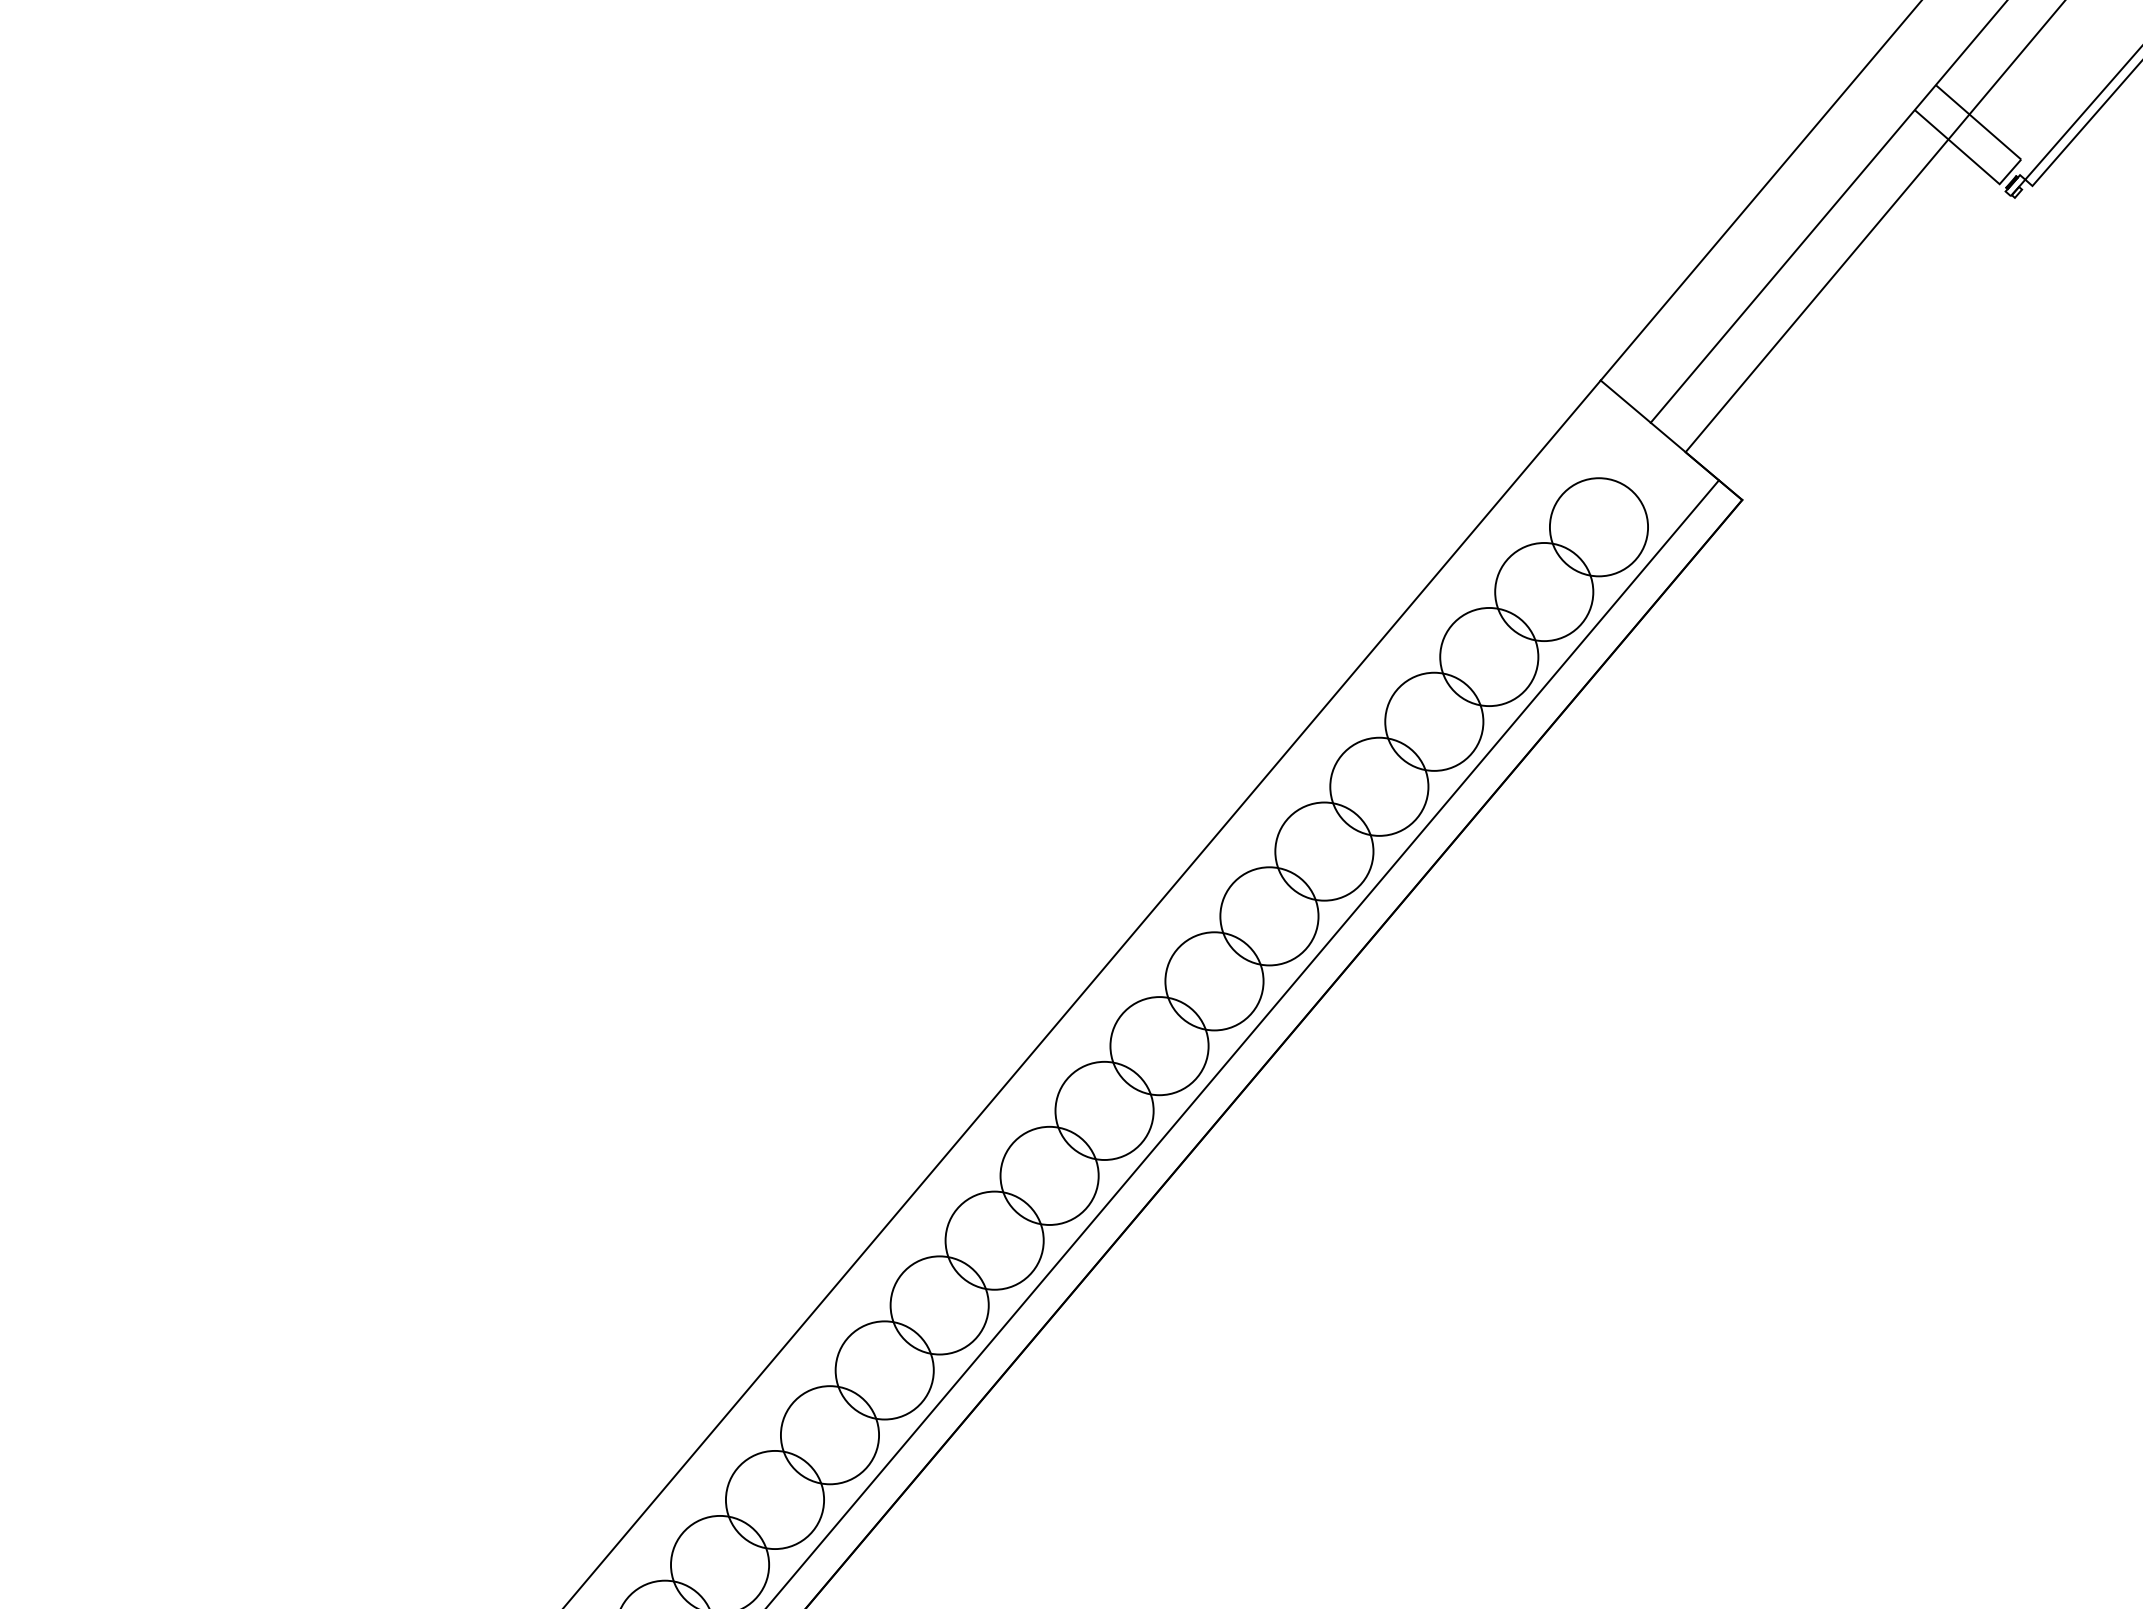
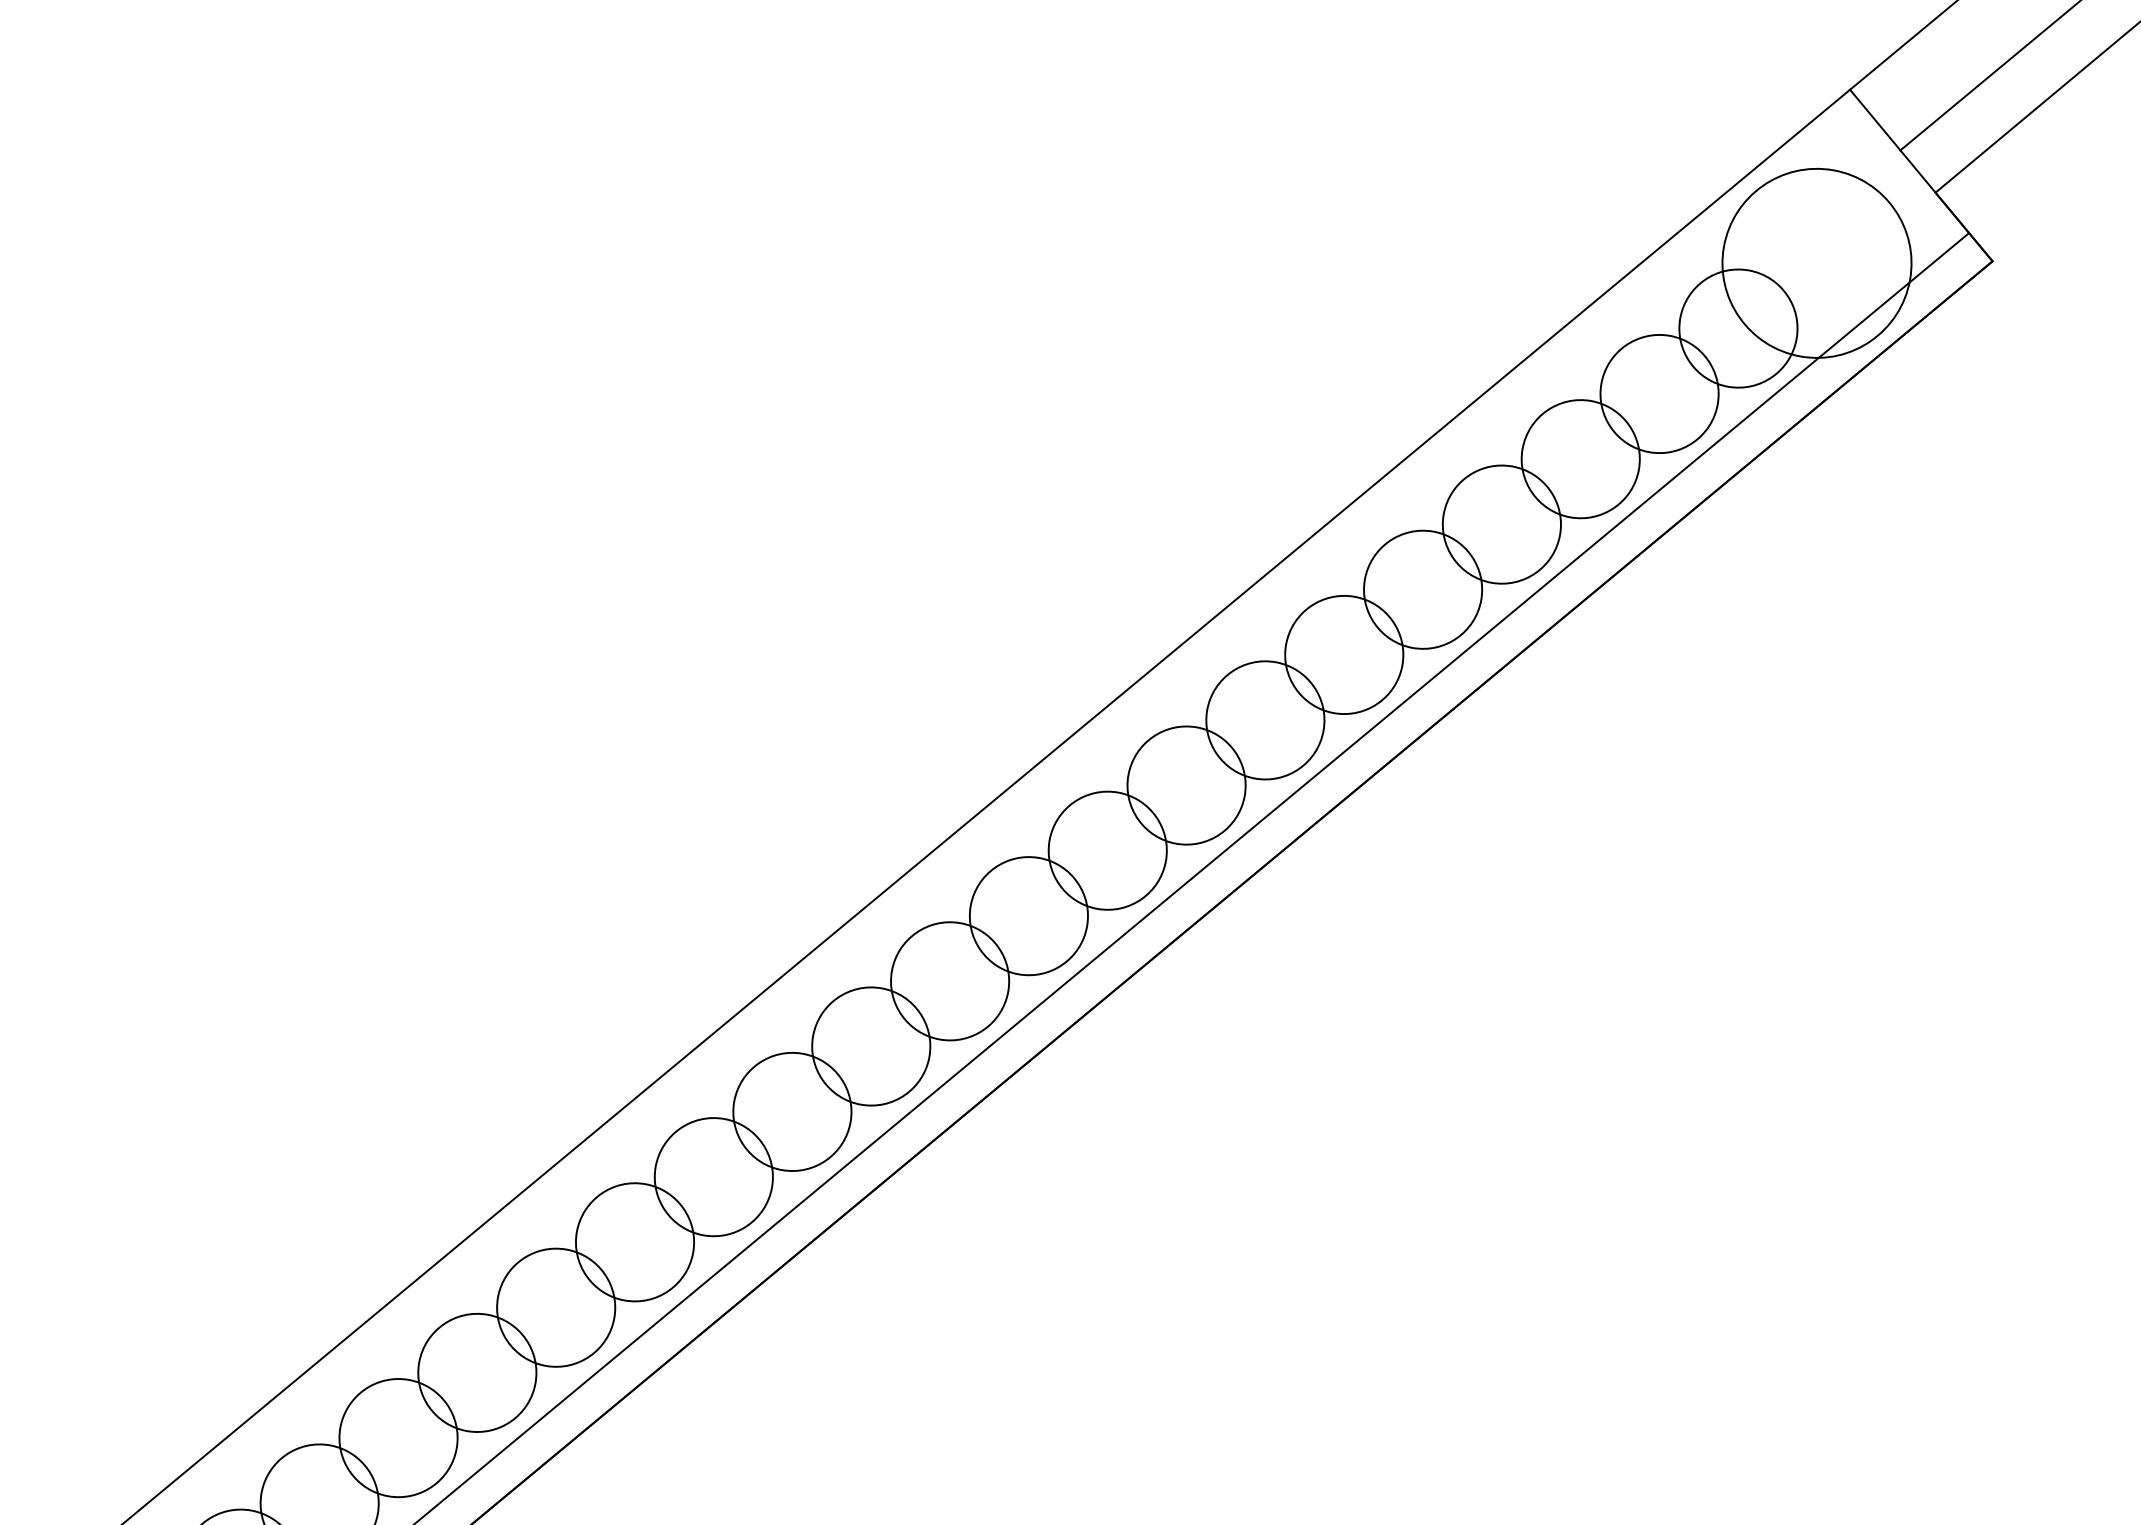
circle: (1598, 527) -> (1816, 263), size x1.6

